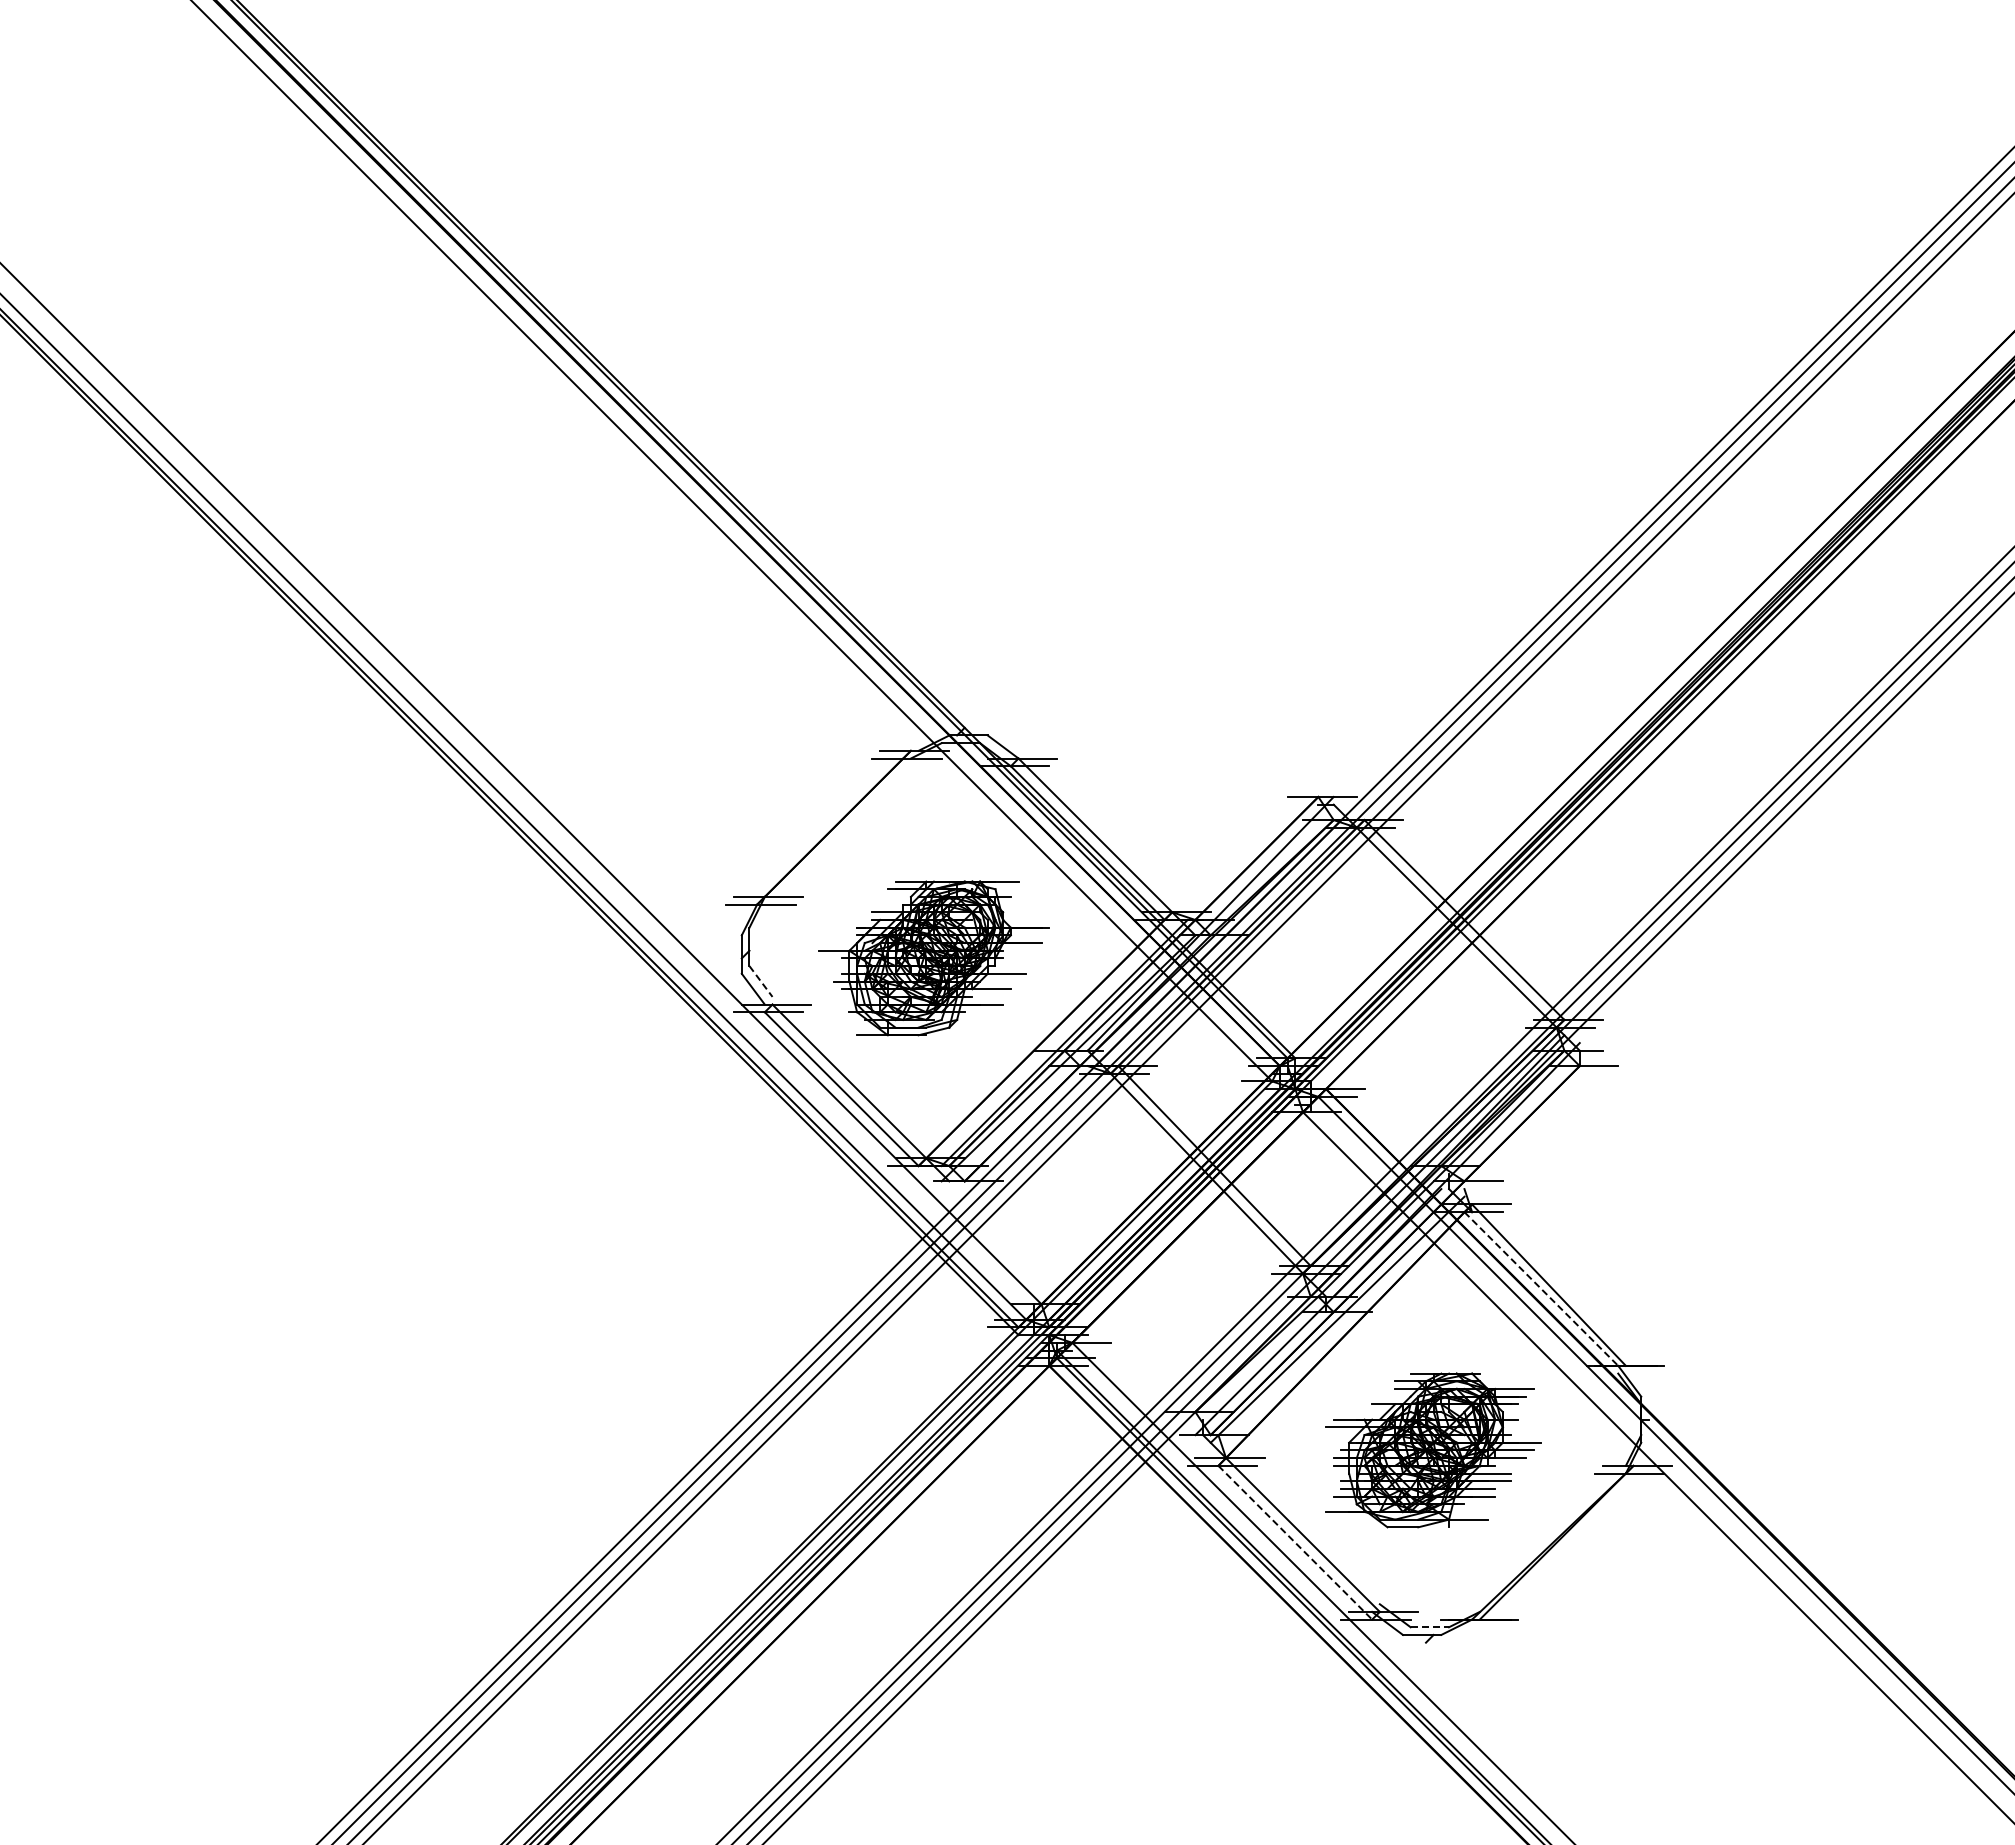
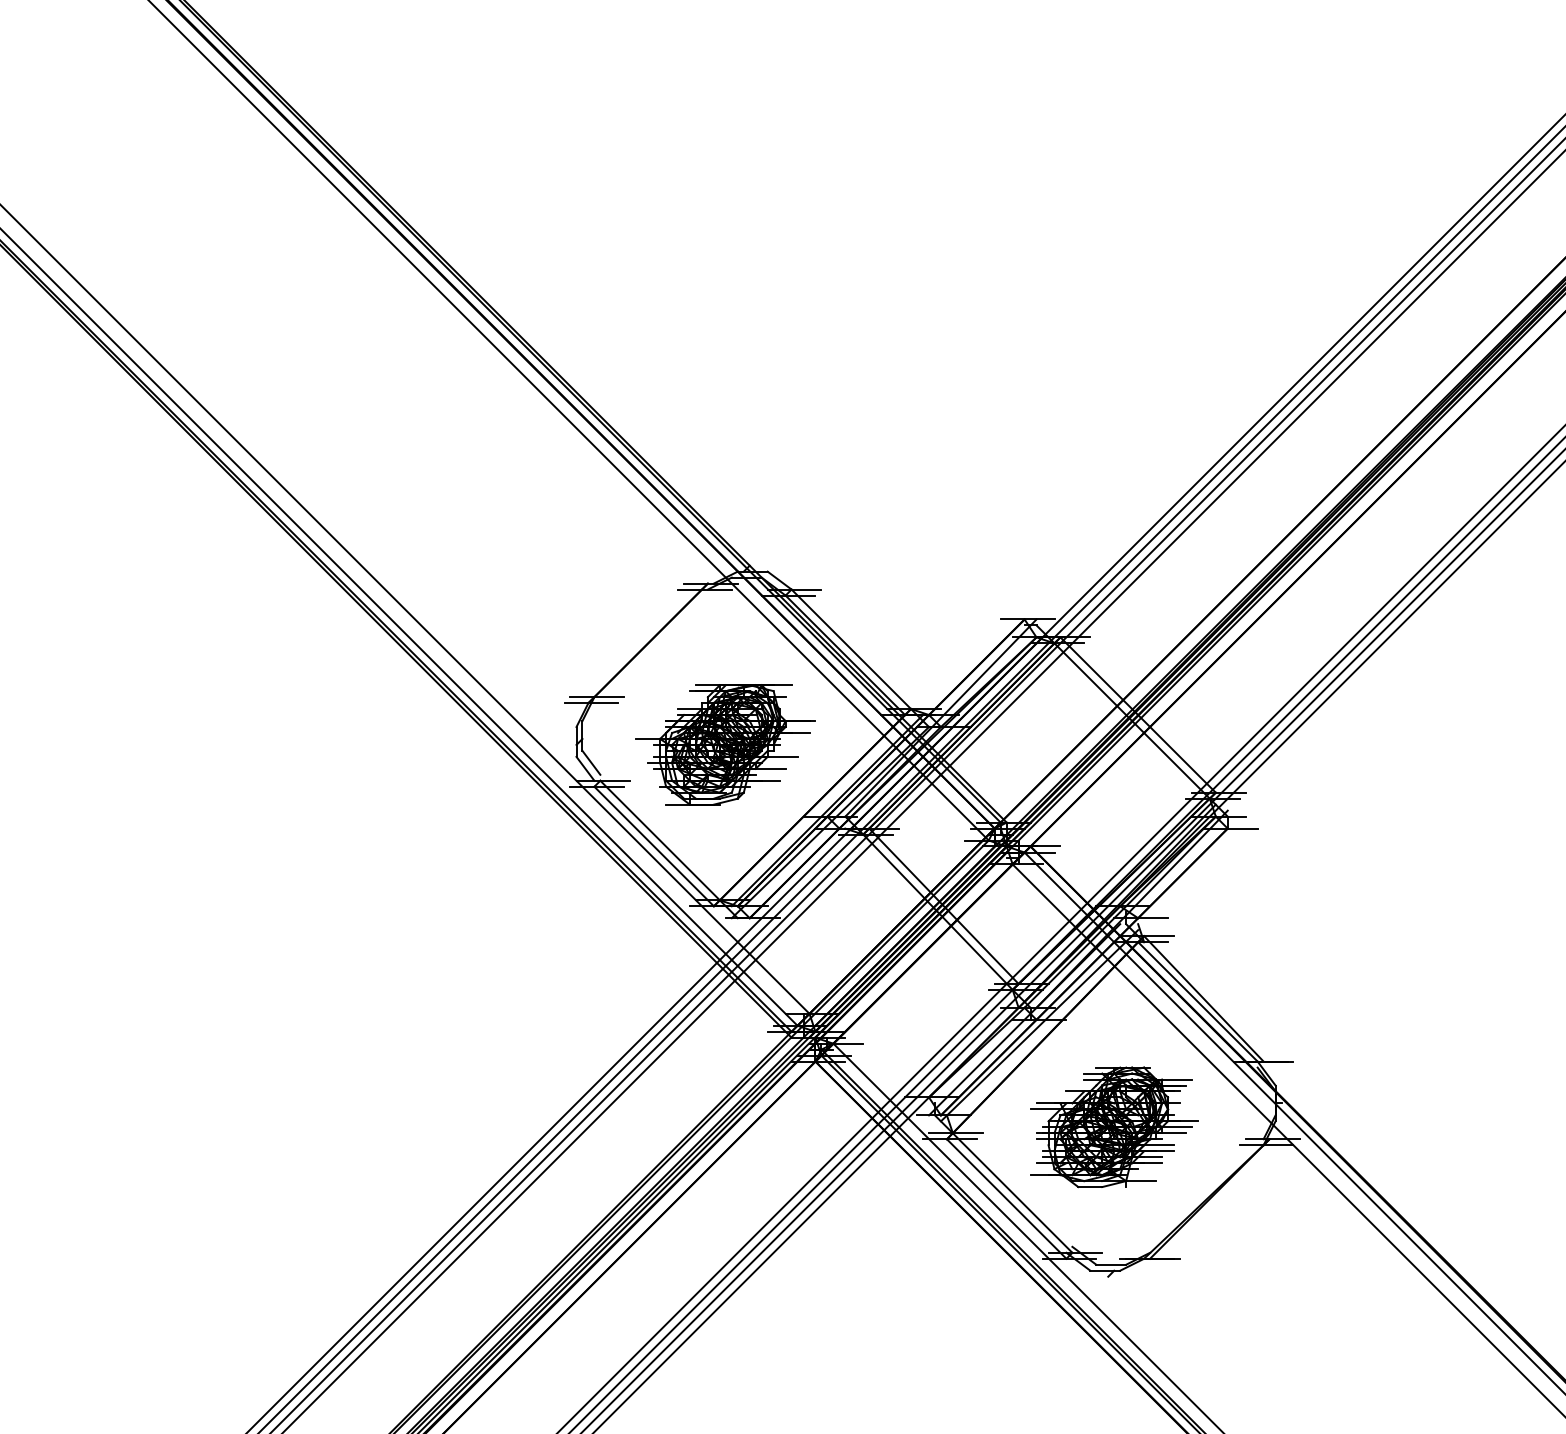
line: (761, 981) -> (591, 762), dashed -> solid
line: (1541, 1289) -> (1198, 1002), dashed -> solid
line: (1295, 1542) -> (1006, 1198), dashed -> solid
line: (1430, 1627) -> (1111, 1264), dashed -> solid

